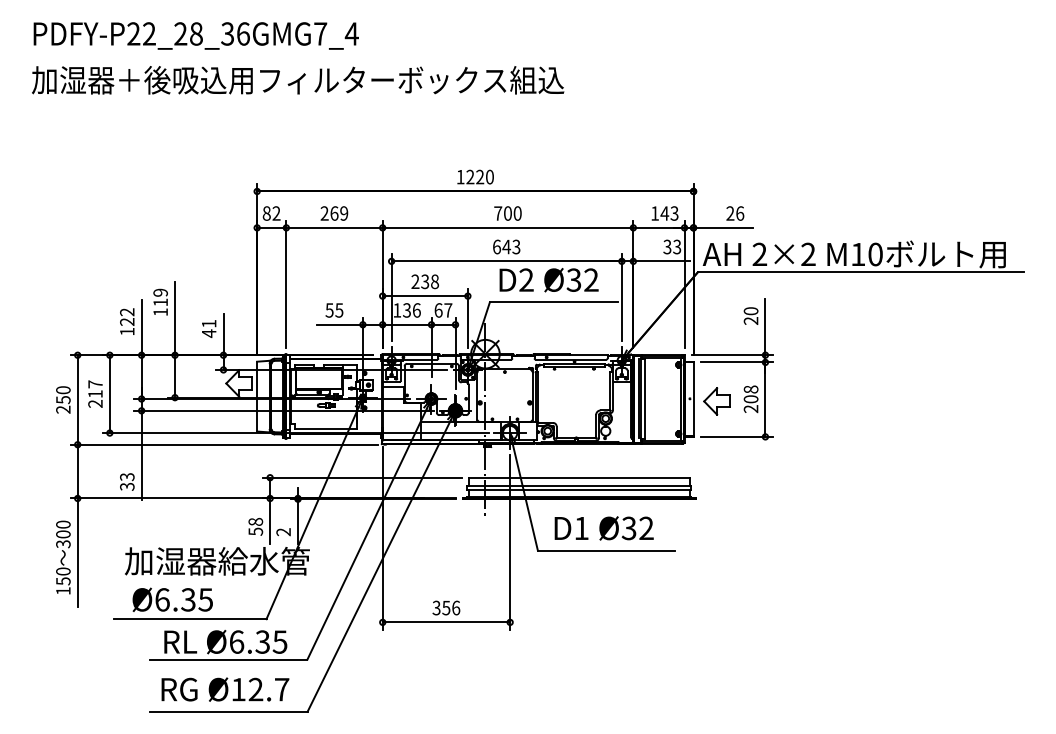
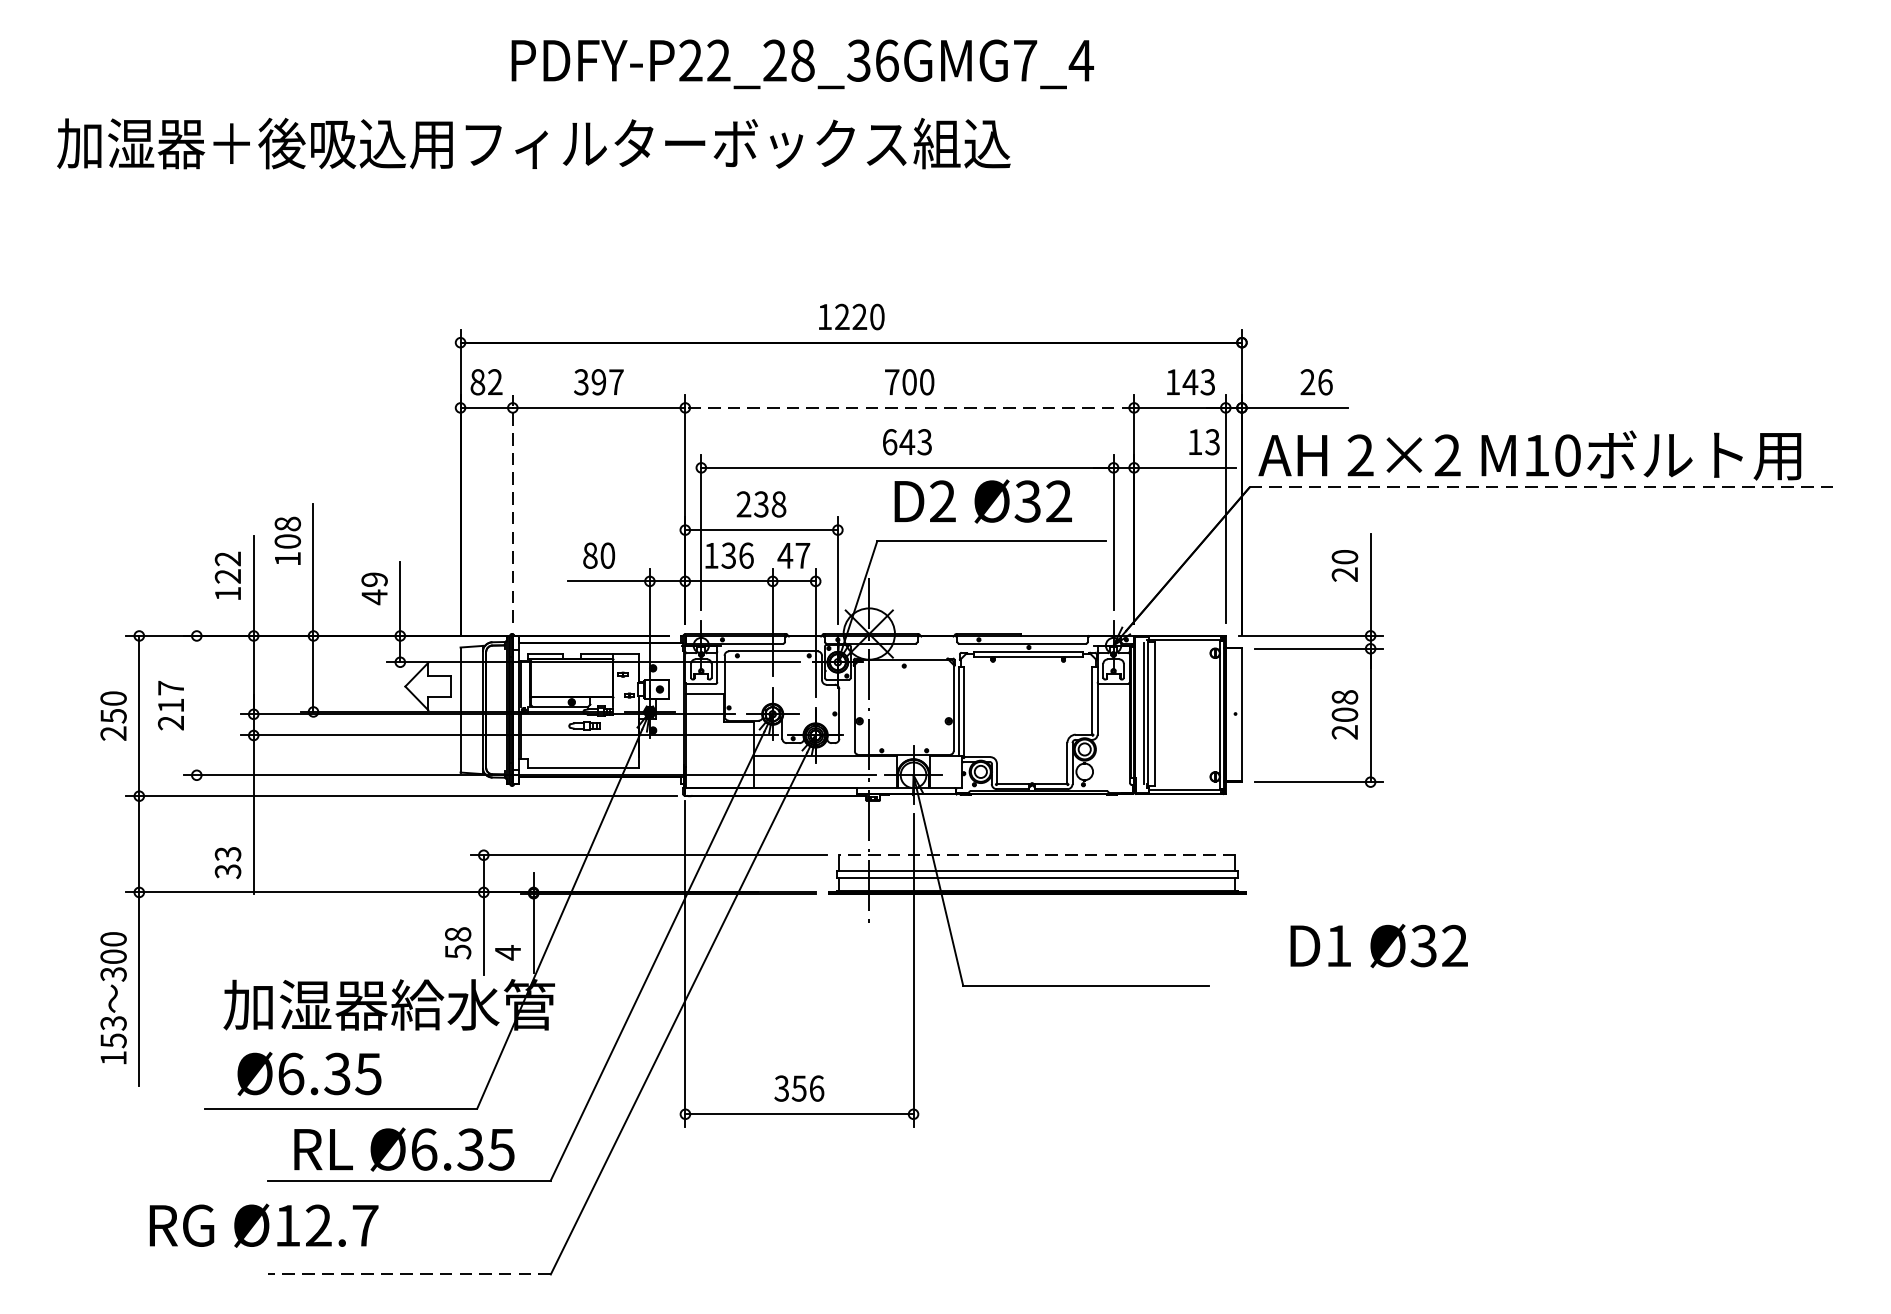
text: (195, 35) -> (801, 63), moved
text: (334, 213) -> (599, 382), 269 -> 397
line: (507, 227) -> (908, 407), solid -> dashed
text: (667, 246) -> (1195, 441), 33 -> 13
line: (861, 272) -> (1542, 487), solid -> dashed
line: (286, 284) -> (513, 509), solid -> dashed
text: (160, 297) -> (287, 532), 119 -> 108
text: (334, 310) -> (599, 555), 55 -> 80
text: (438, 310) -> (785, 555), 67 -> 47
text: (208, 323) -> (373, 579), 41 -> 49
line: (109, 394) -> (196, 706), removed
part: (716, 401) -> (1283, 718), removed
line: (579, 477) -> (1037, 854), solid -> dashed
text: (603, 528) -> (1377, 946), moved
text: (283, 531) -> (507, 951), 2 -> 4
text: (63, 571) -> (113, 1023), 150 -> 153
text: (225, 689) -> (264, 1225), moved
line: (228, 711) -> (409, 1273), solid -> dashed

